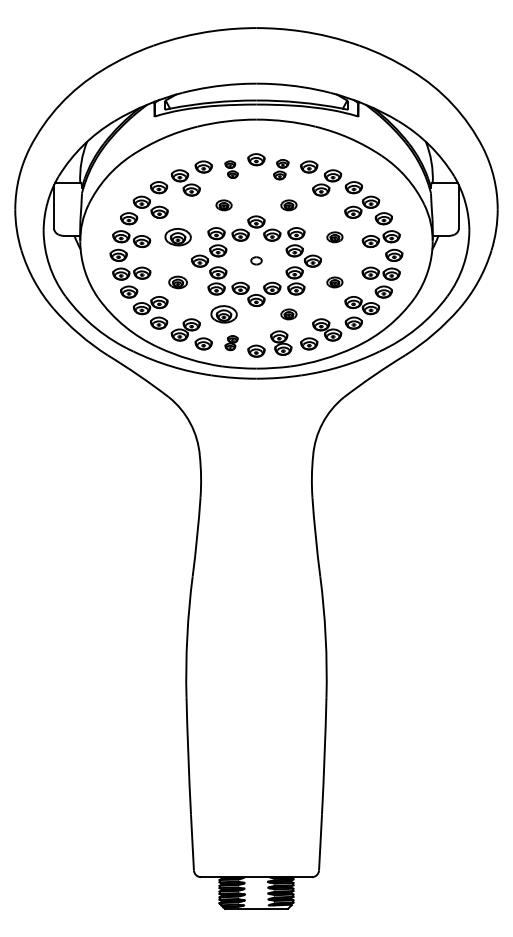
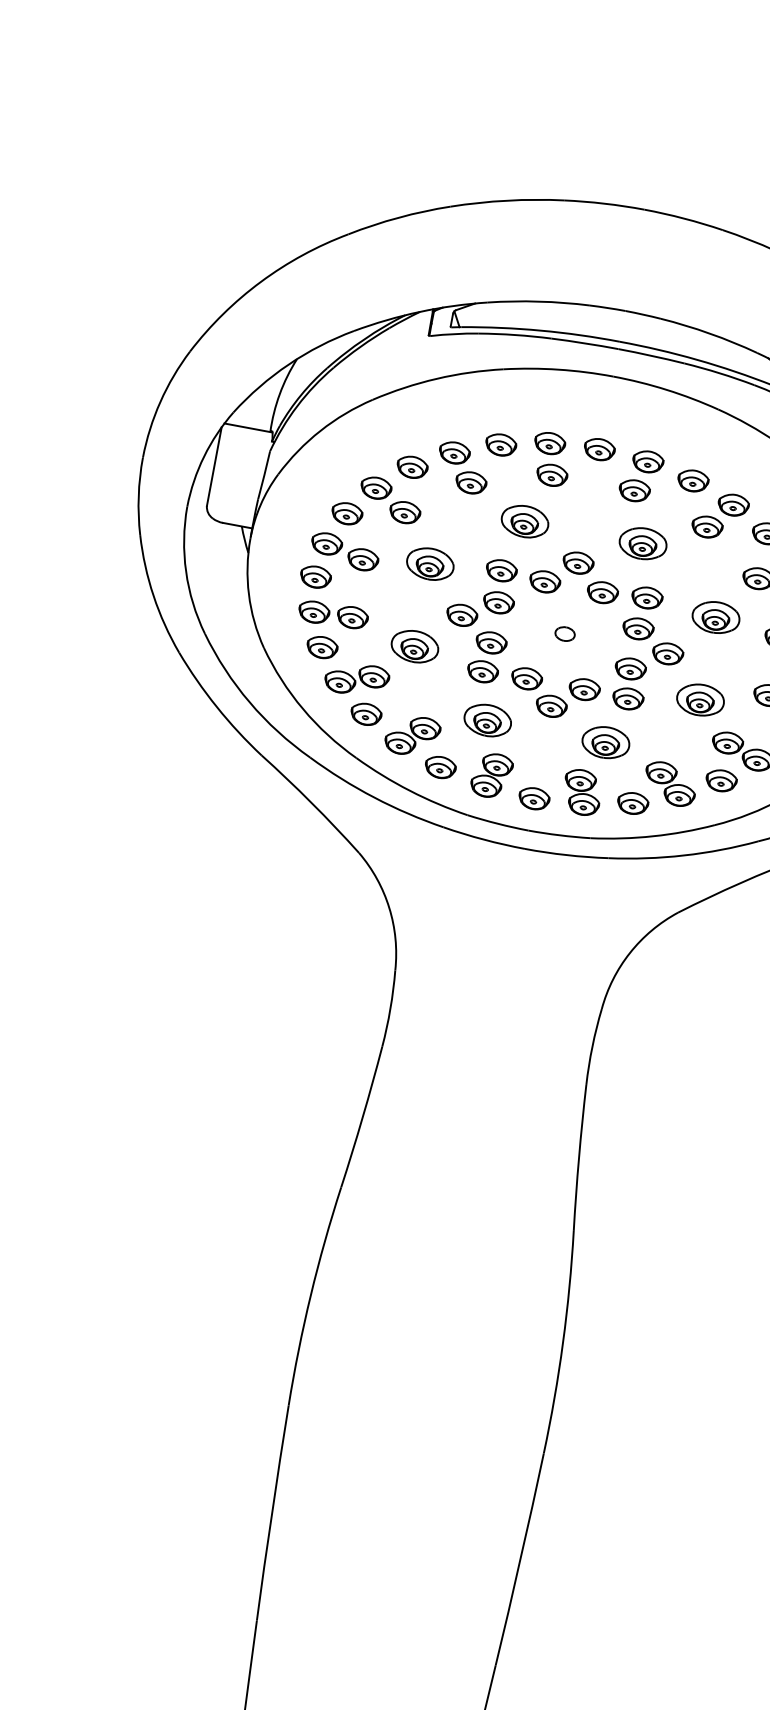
part: (231, 169) -> (550, 458), size x1.67
part: (281, 169) -> (641, 476), size x1.43
part: (223, 205) -> (523, 521), size x1.67
part: (288, 205) -> (642, 544), size x1.67
part: (334, 237) -> (715, 618), size x1.67
part: (177, 282) -> (413, 646), size x1.43
part: (334, 282) -> (699, 700), size x1.67
part: (288, 314) -> (605, 742), size x1.67
part: (231, 342) -> (491, 774), size x1.67

